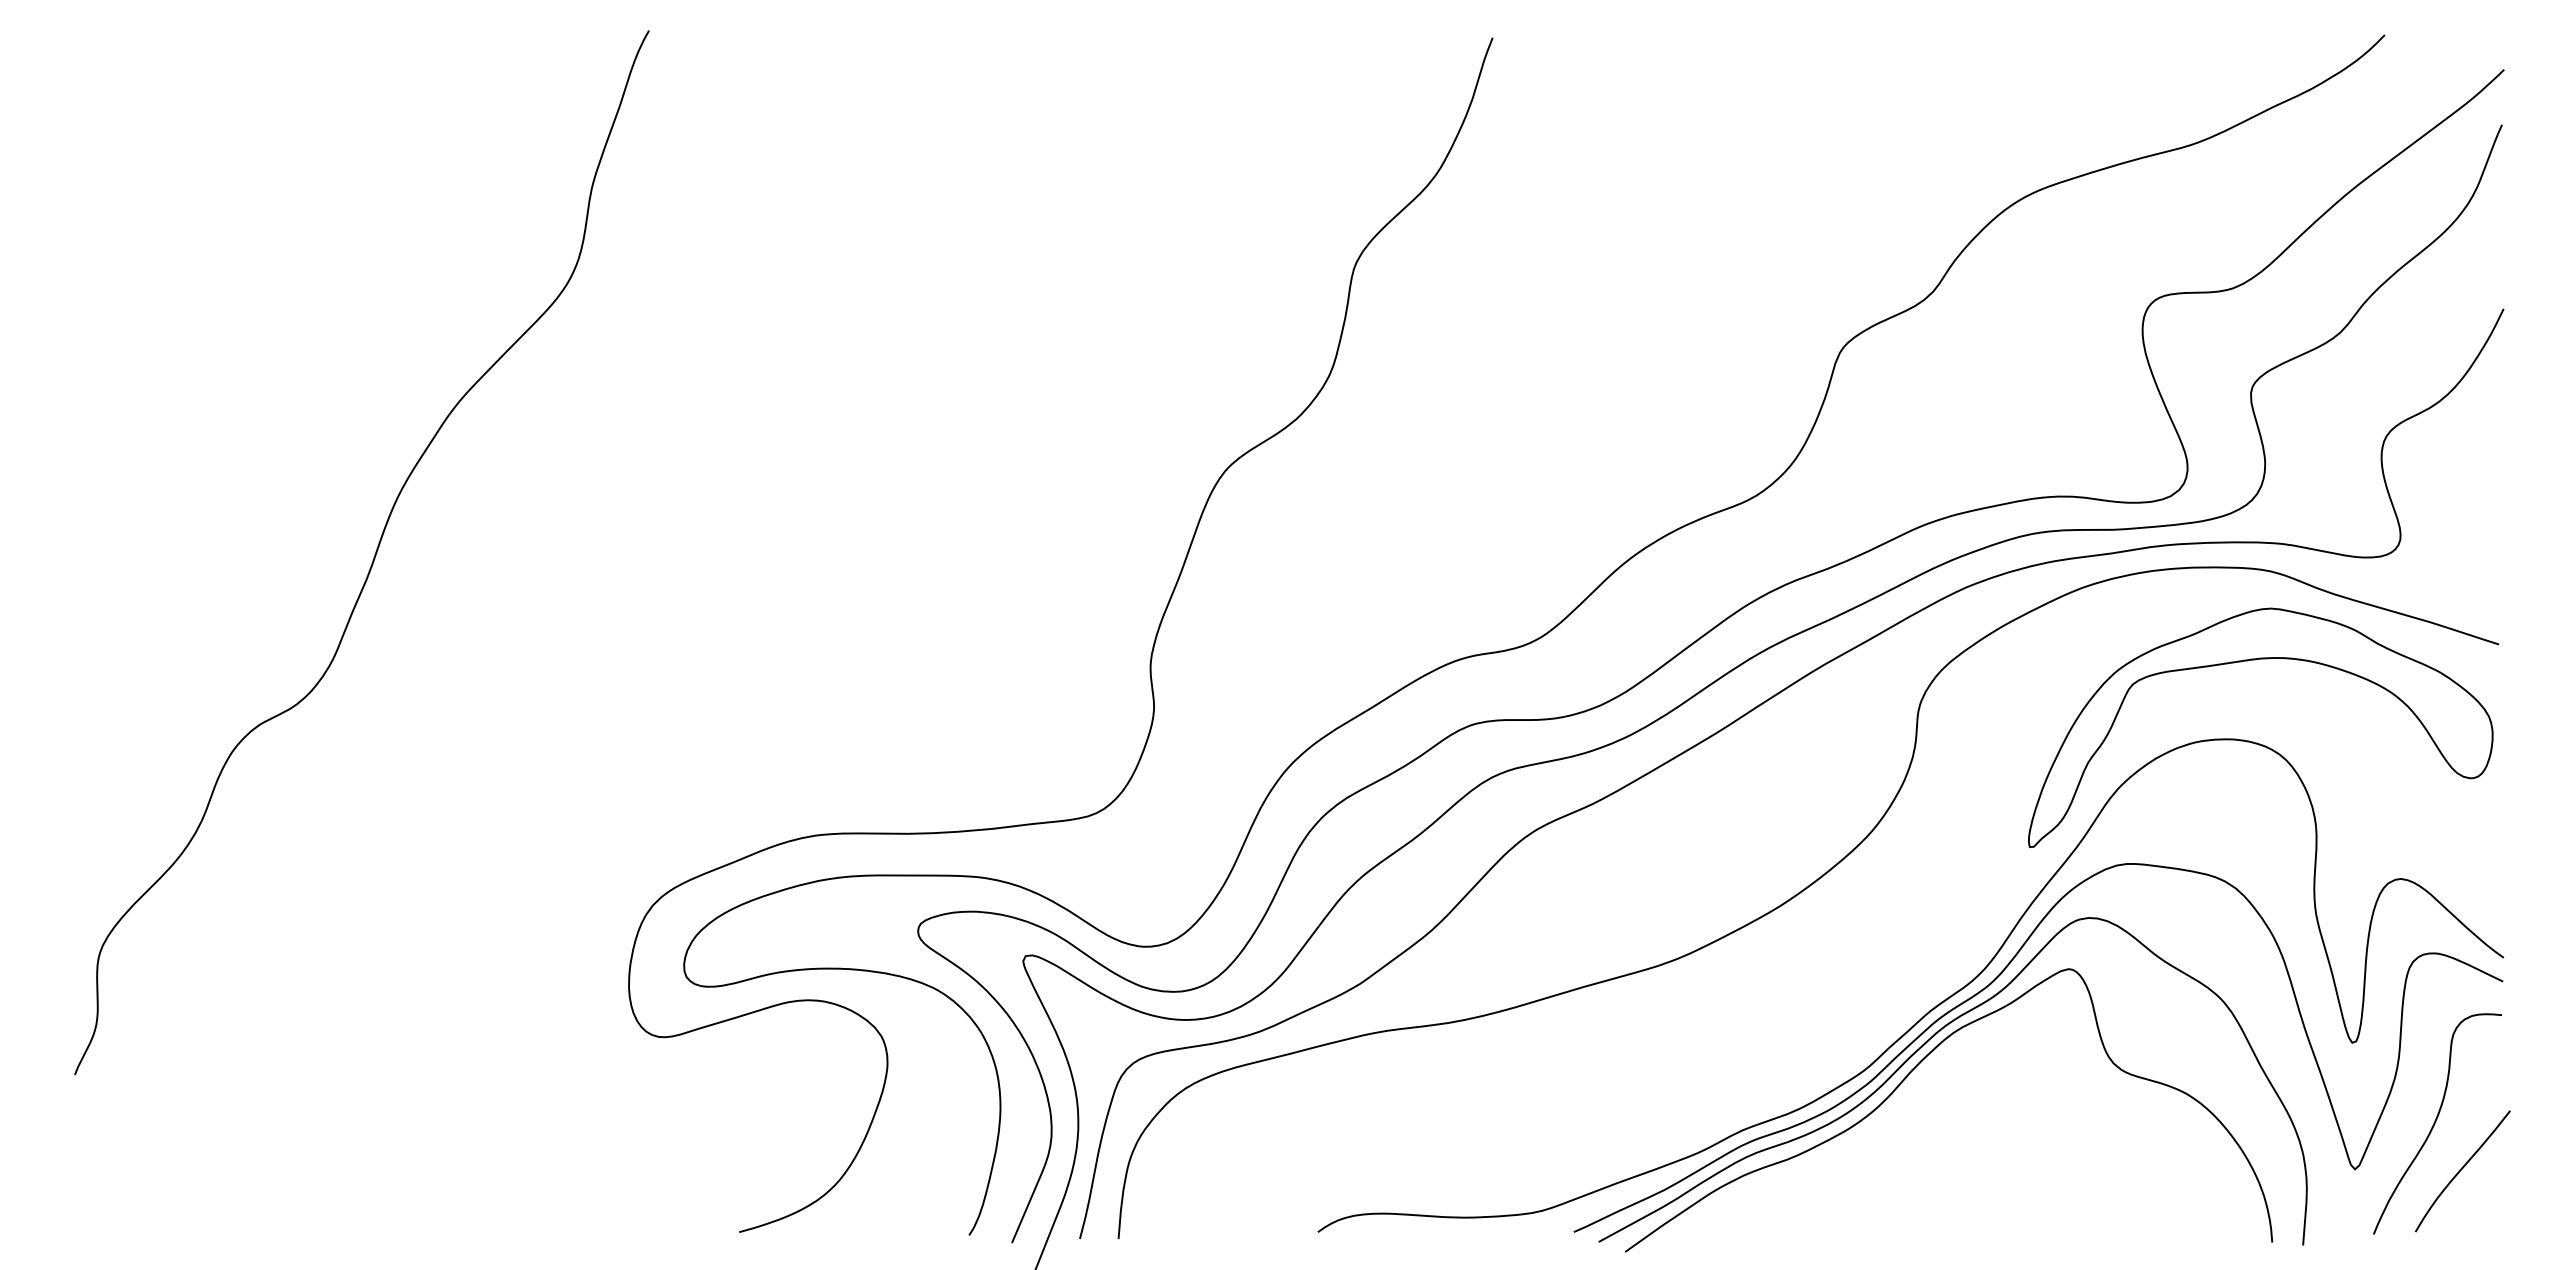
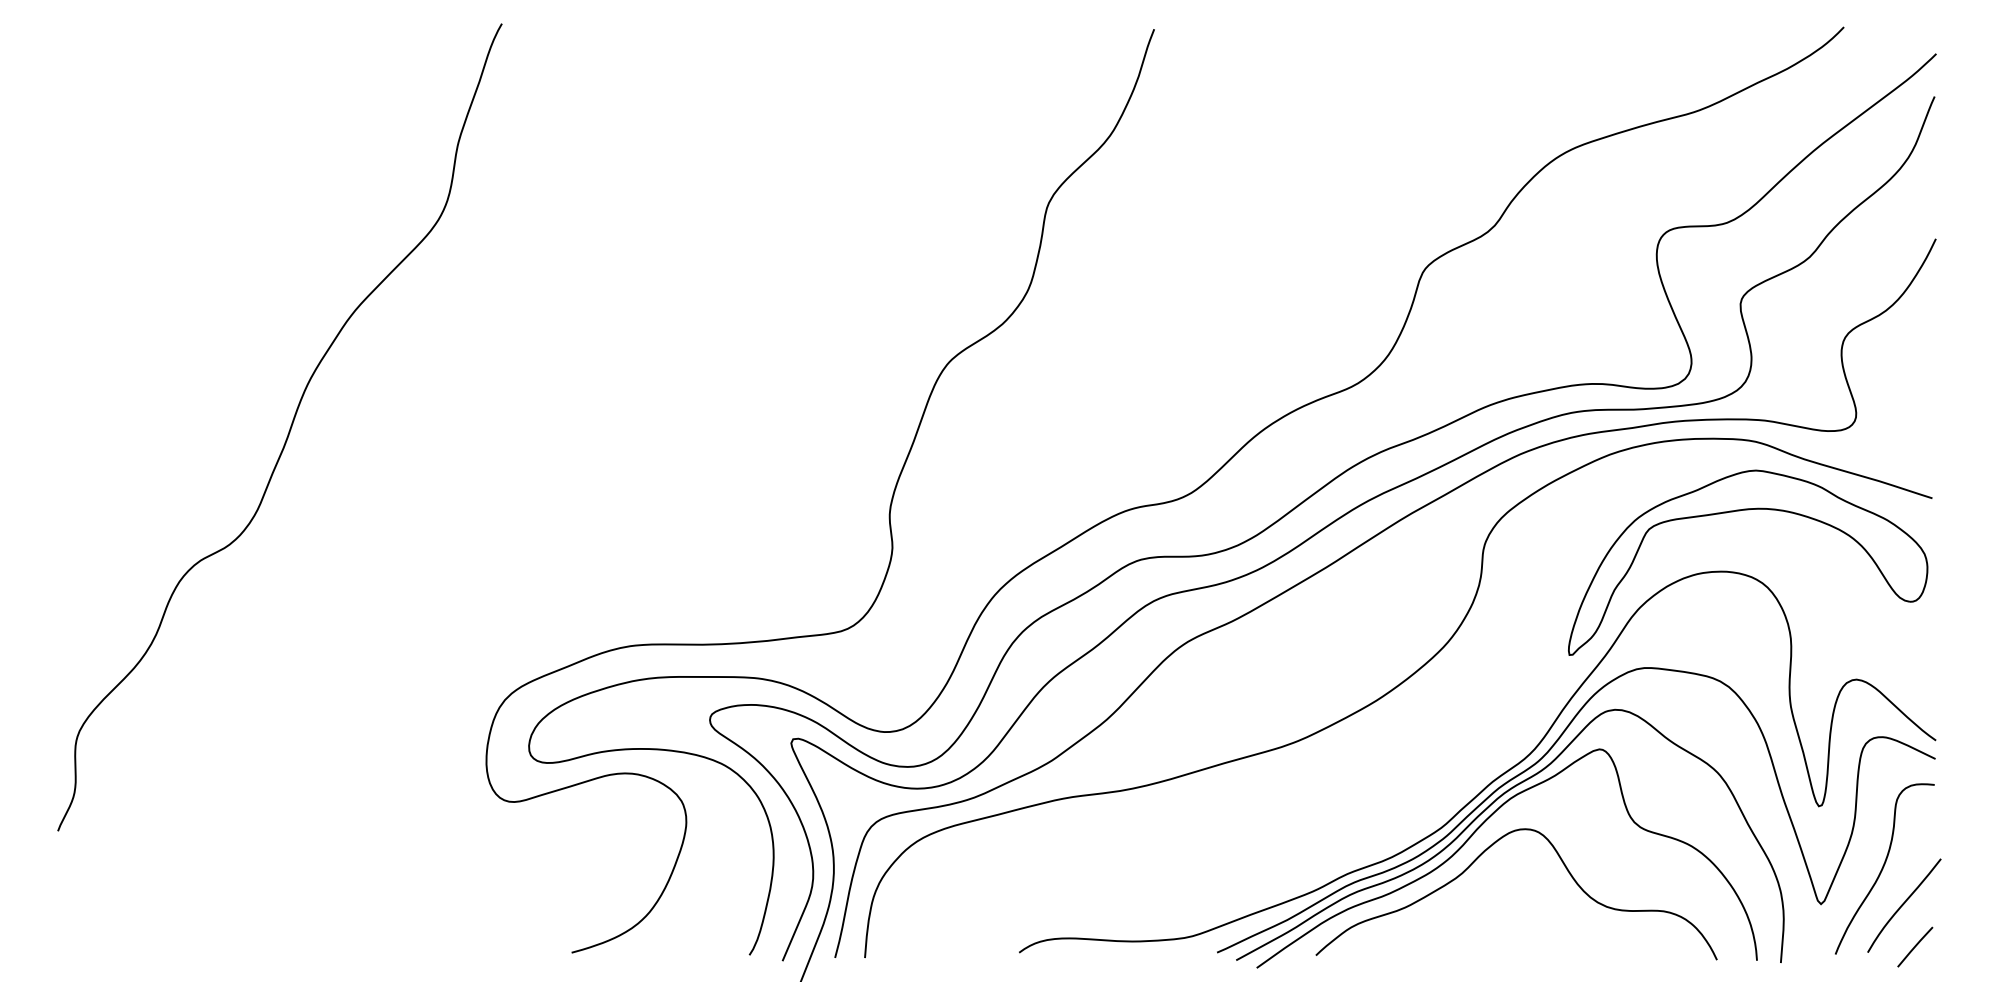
curve: (1913, 1108) -> (1479, 857), added
line: (2476, 1224) -> (1914, 946), added

